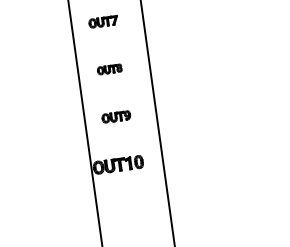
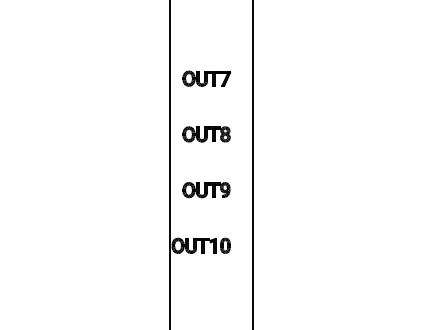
part: (103, 21) -> (206, 78), size x1.43
part: (109, 69) -> (206, 134), size x1.67
part: (116, 117) -> (206, 190), size x1.43

